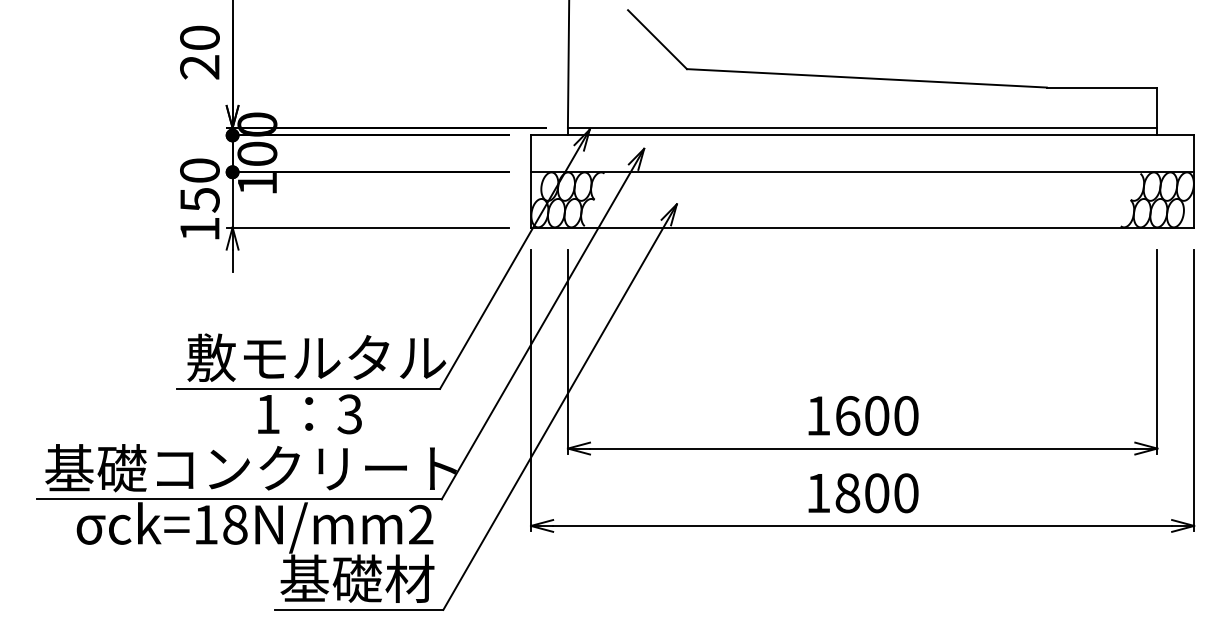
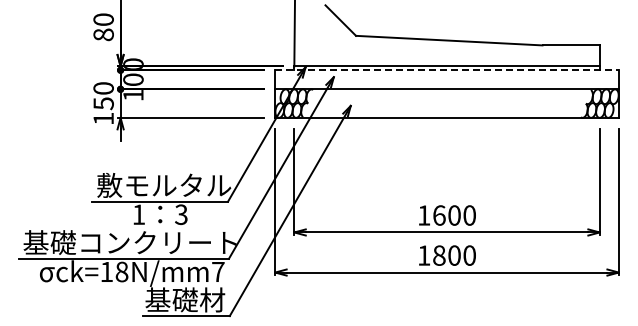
text: (199, 66) -> (103, 34), 20 -> 80
line: (863, 135) -> (447, 70), solid -> dashed
text: (421, 523) -> (218, 271), ck=18N/mm2 -> ck=18N/mm7

